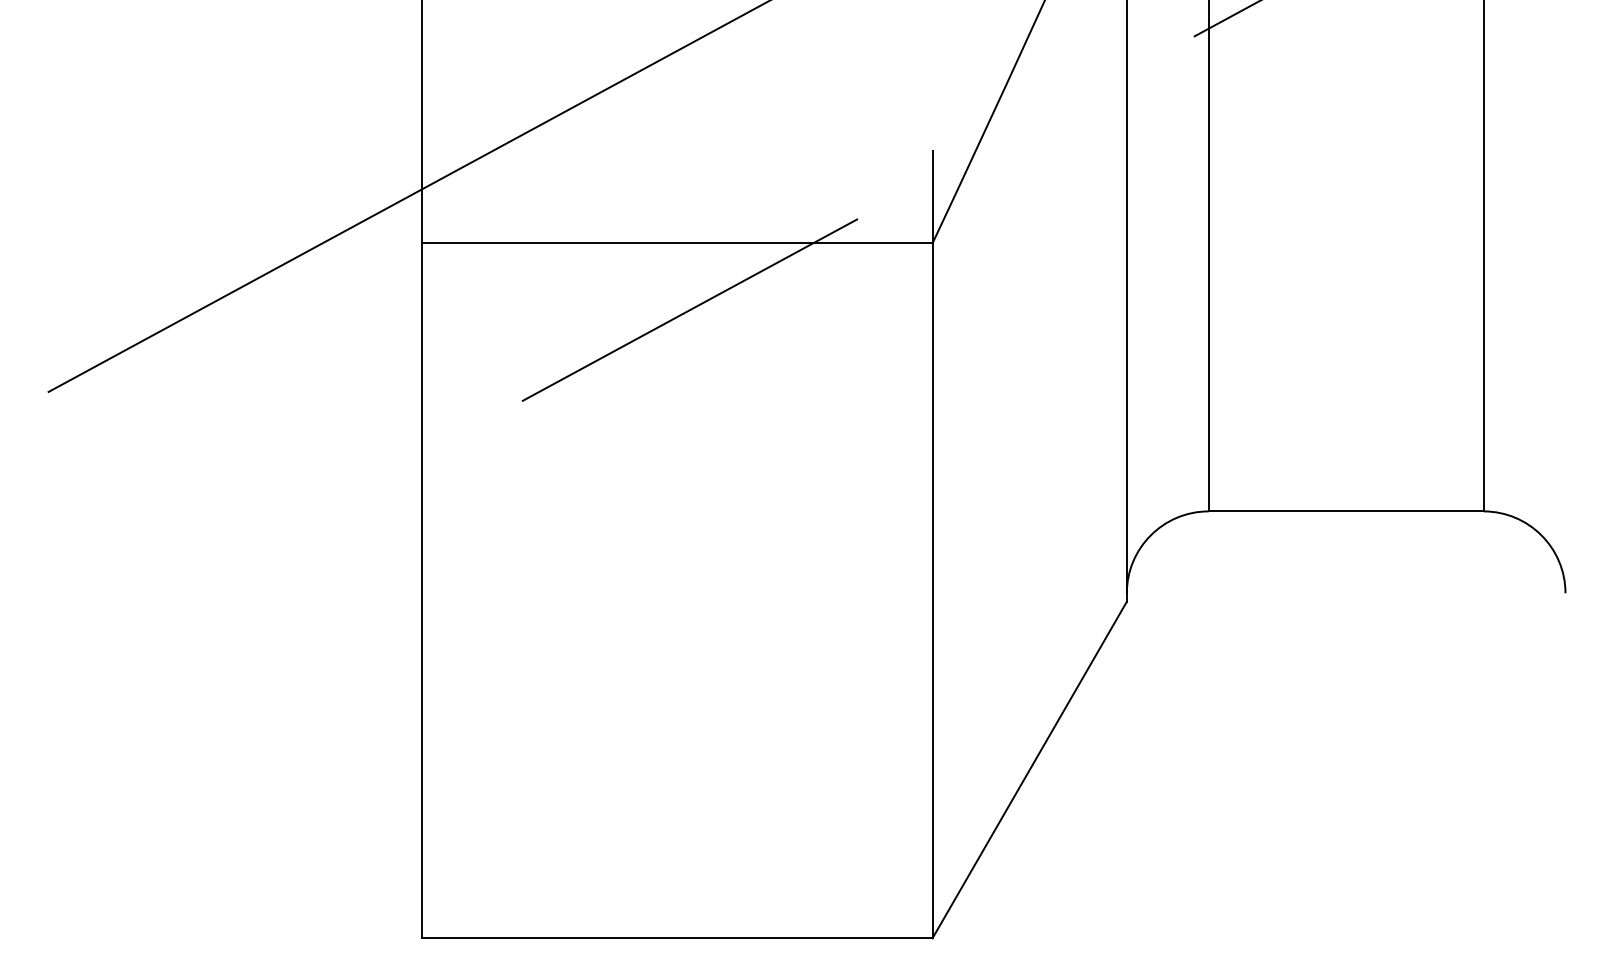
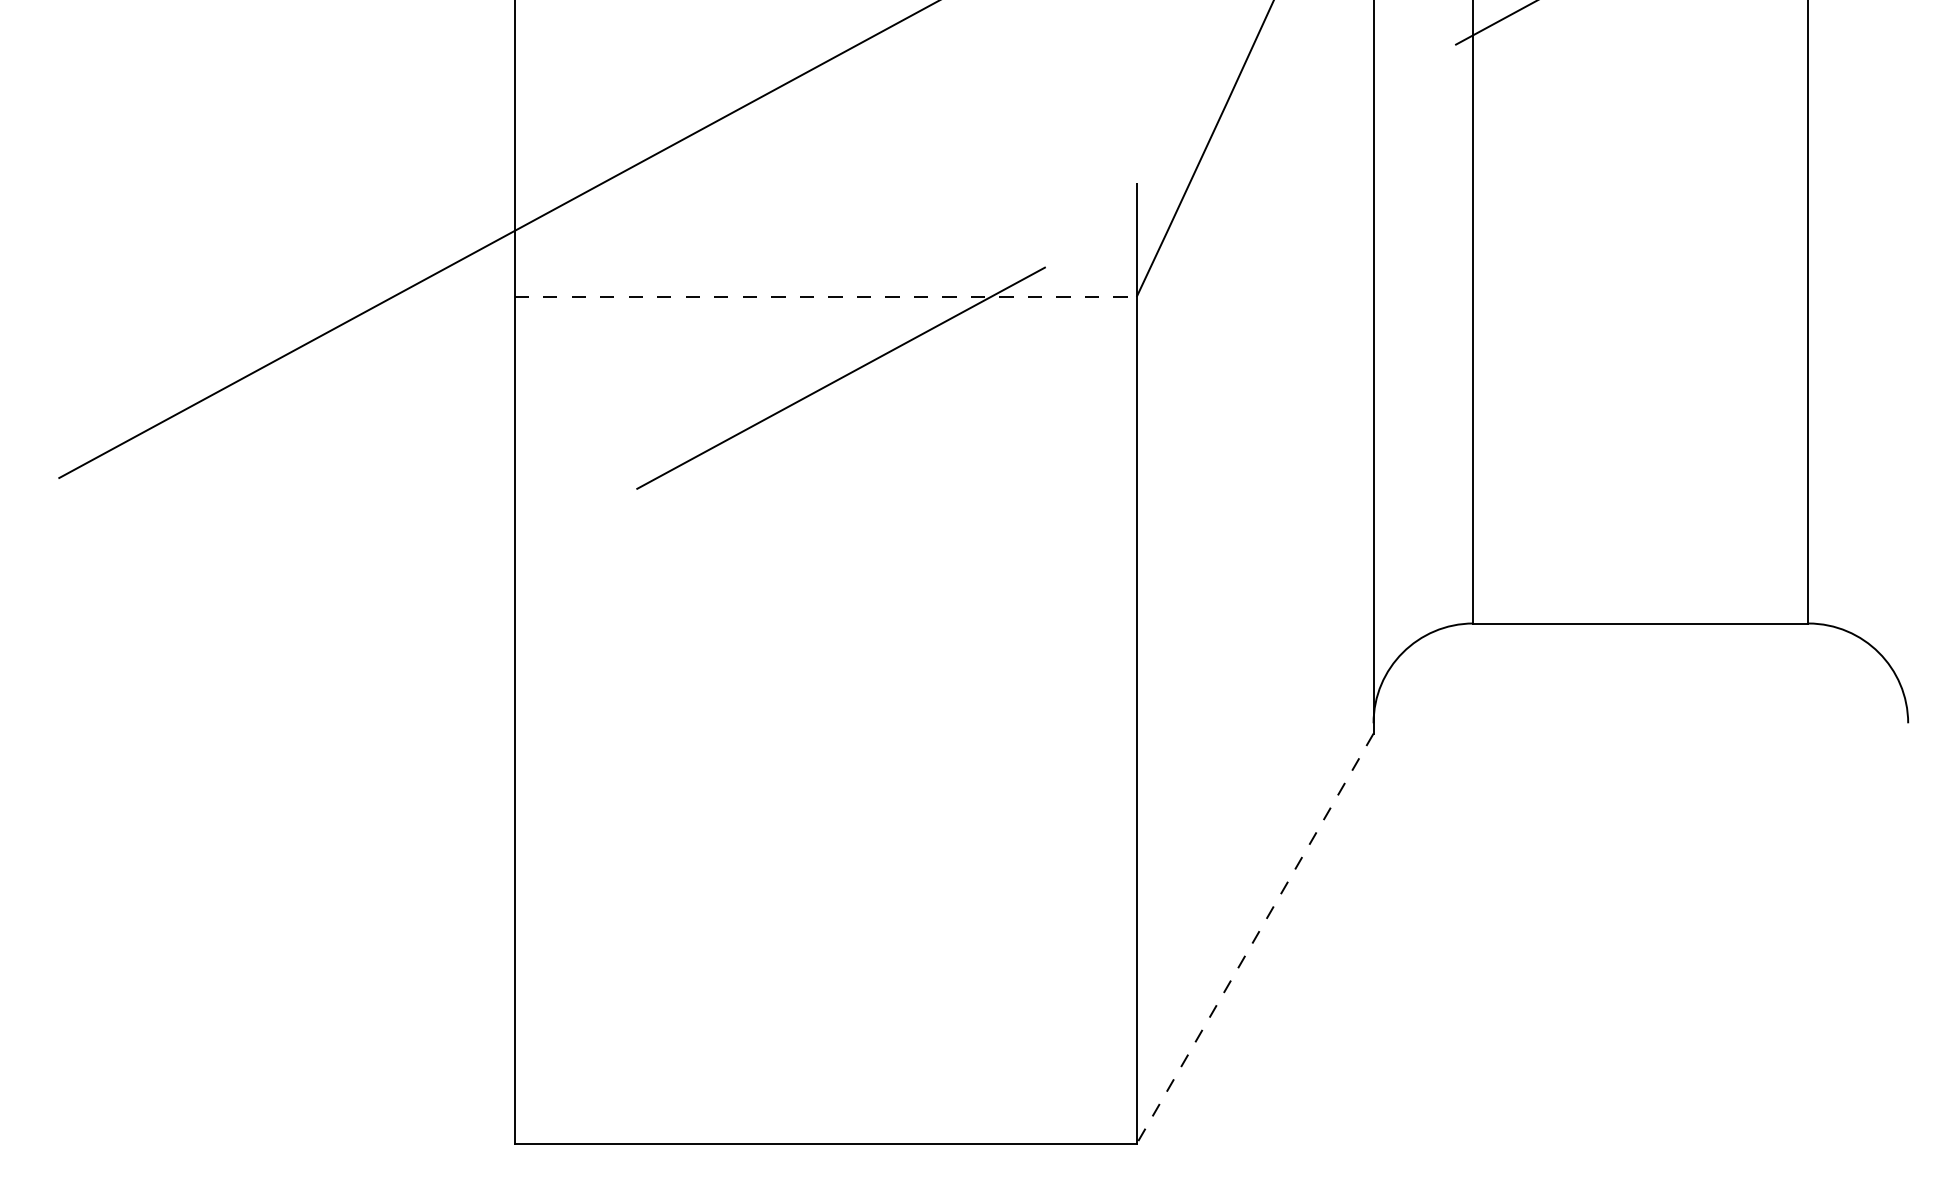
line: (677, 243) -> (826, 296), solid -> dashed
line: (1029, 769) -> (1255, 938), solid -> dashed

